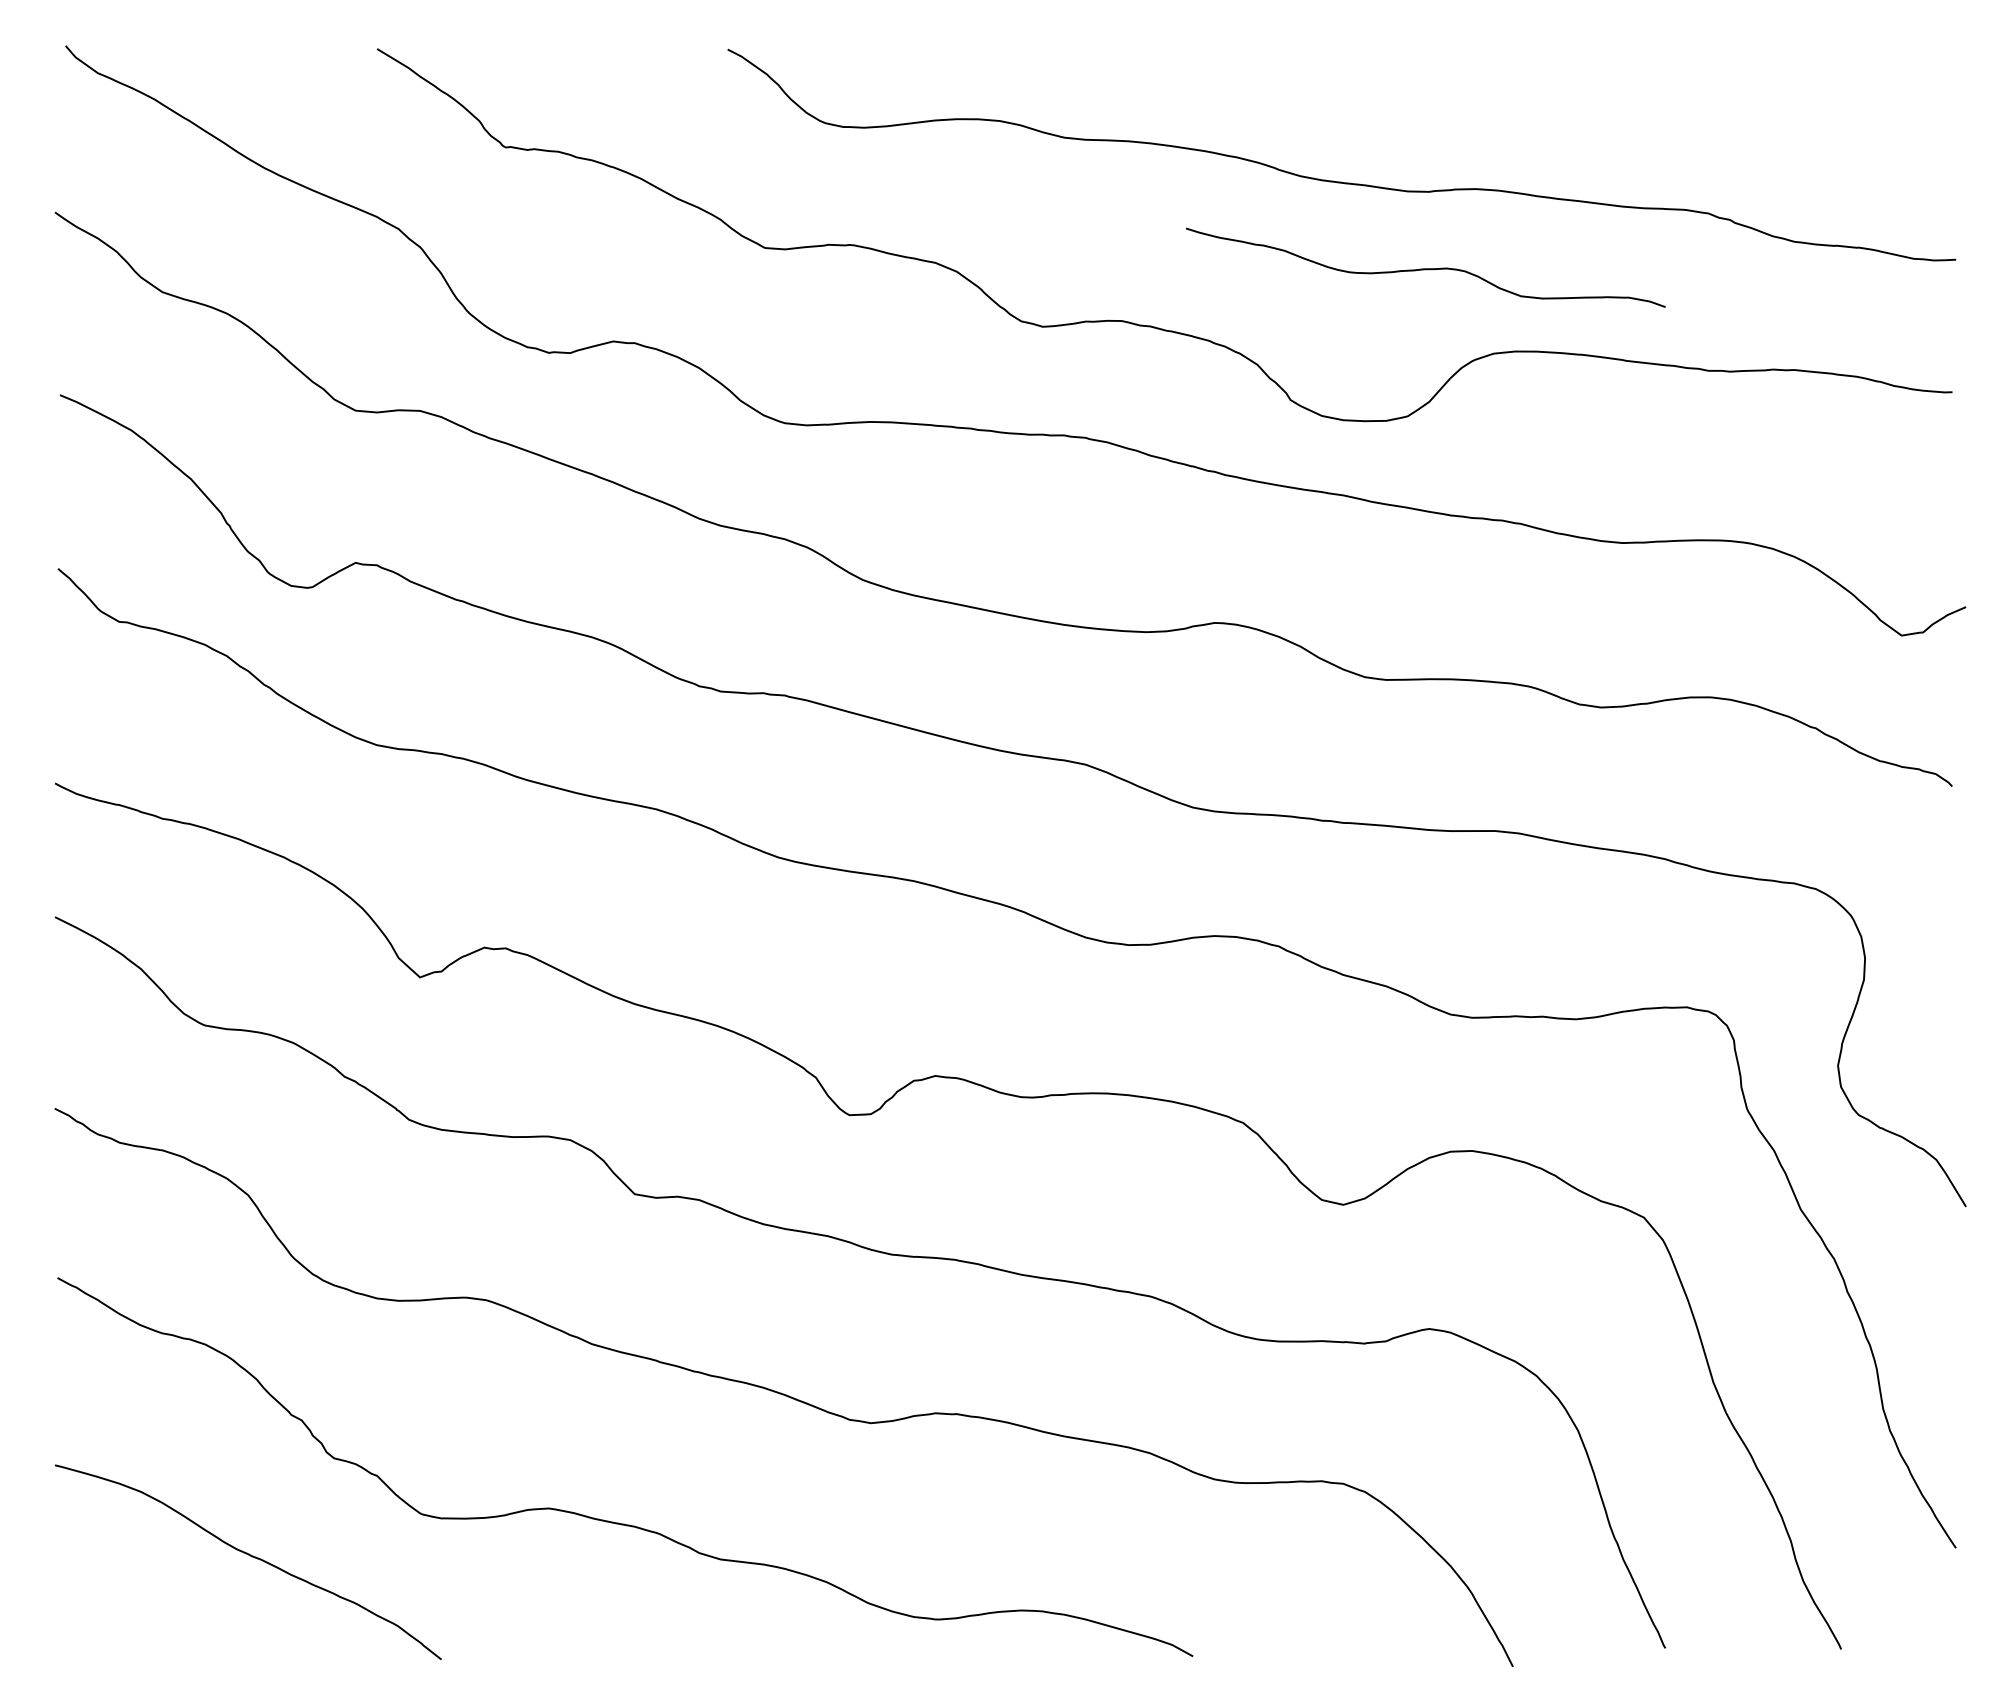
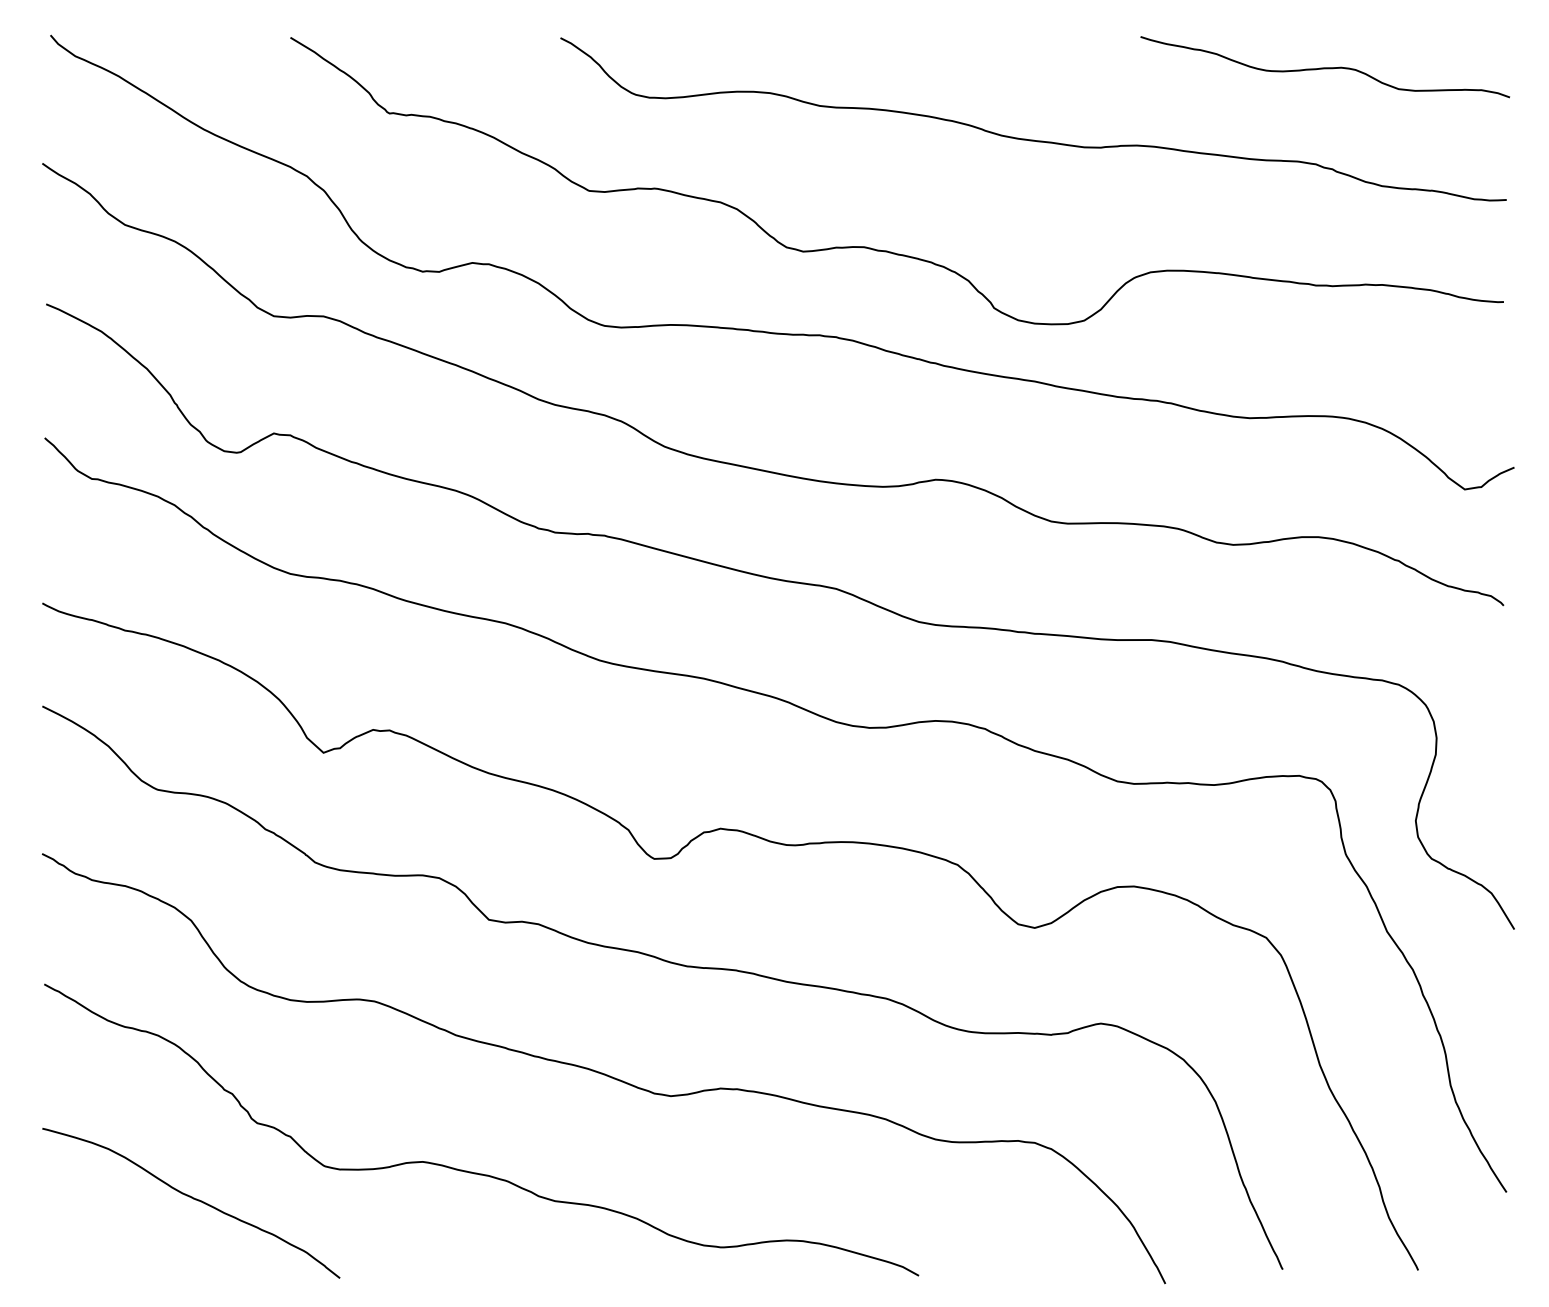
curve: (1426, 268) -> (1325, 67), moved

